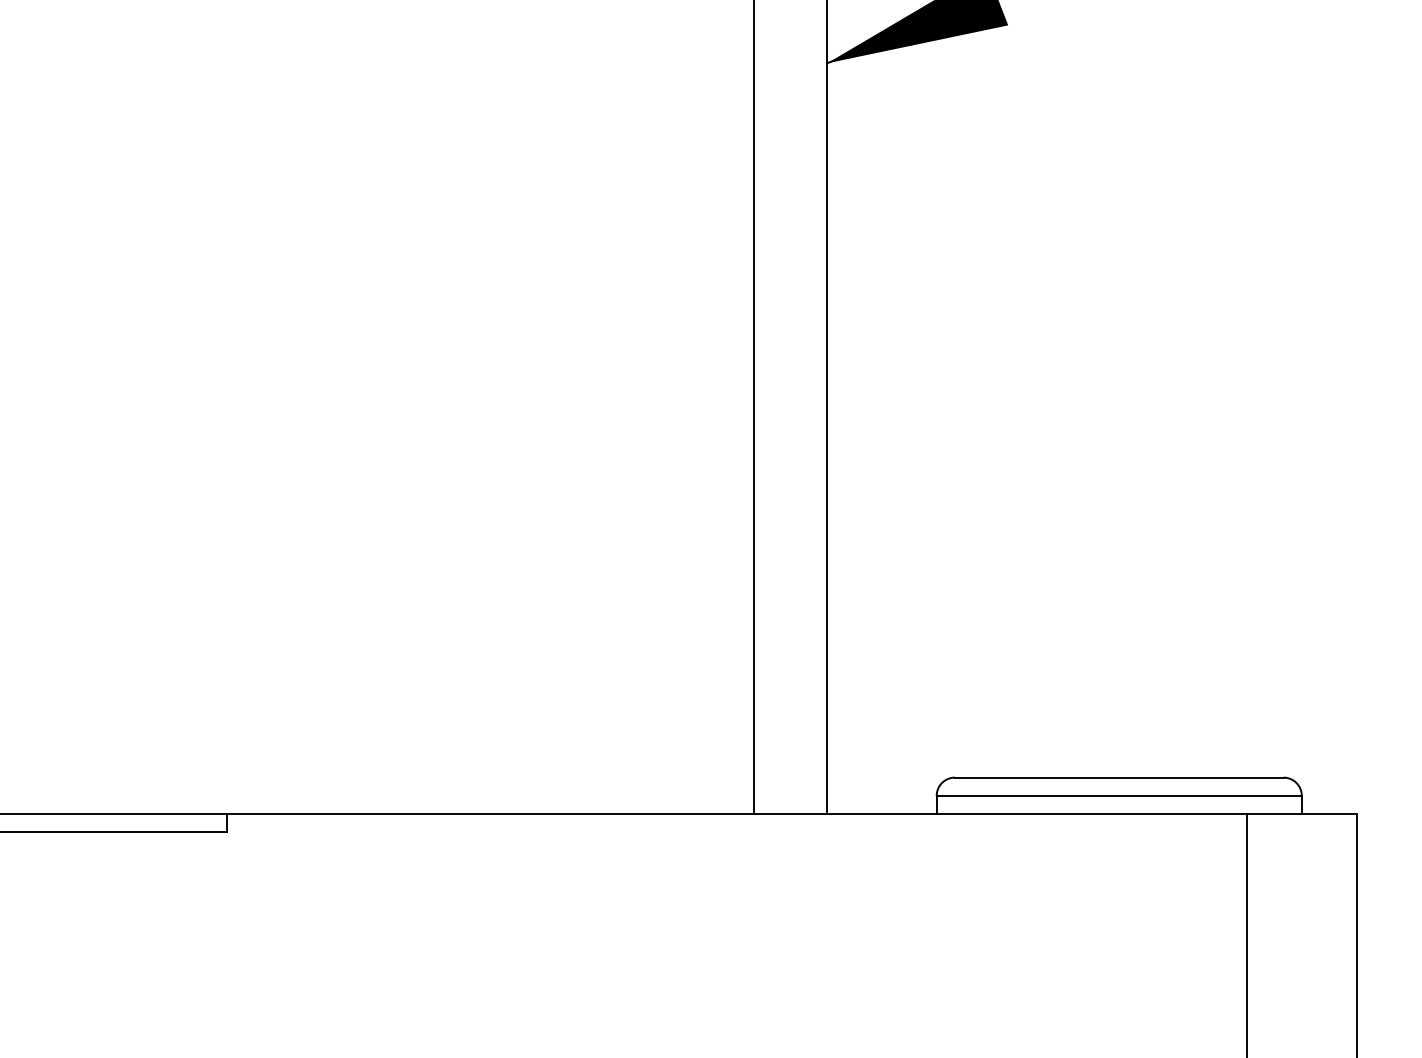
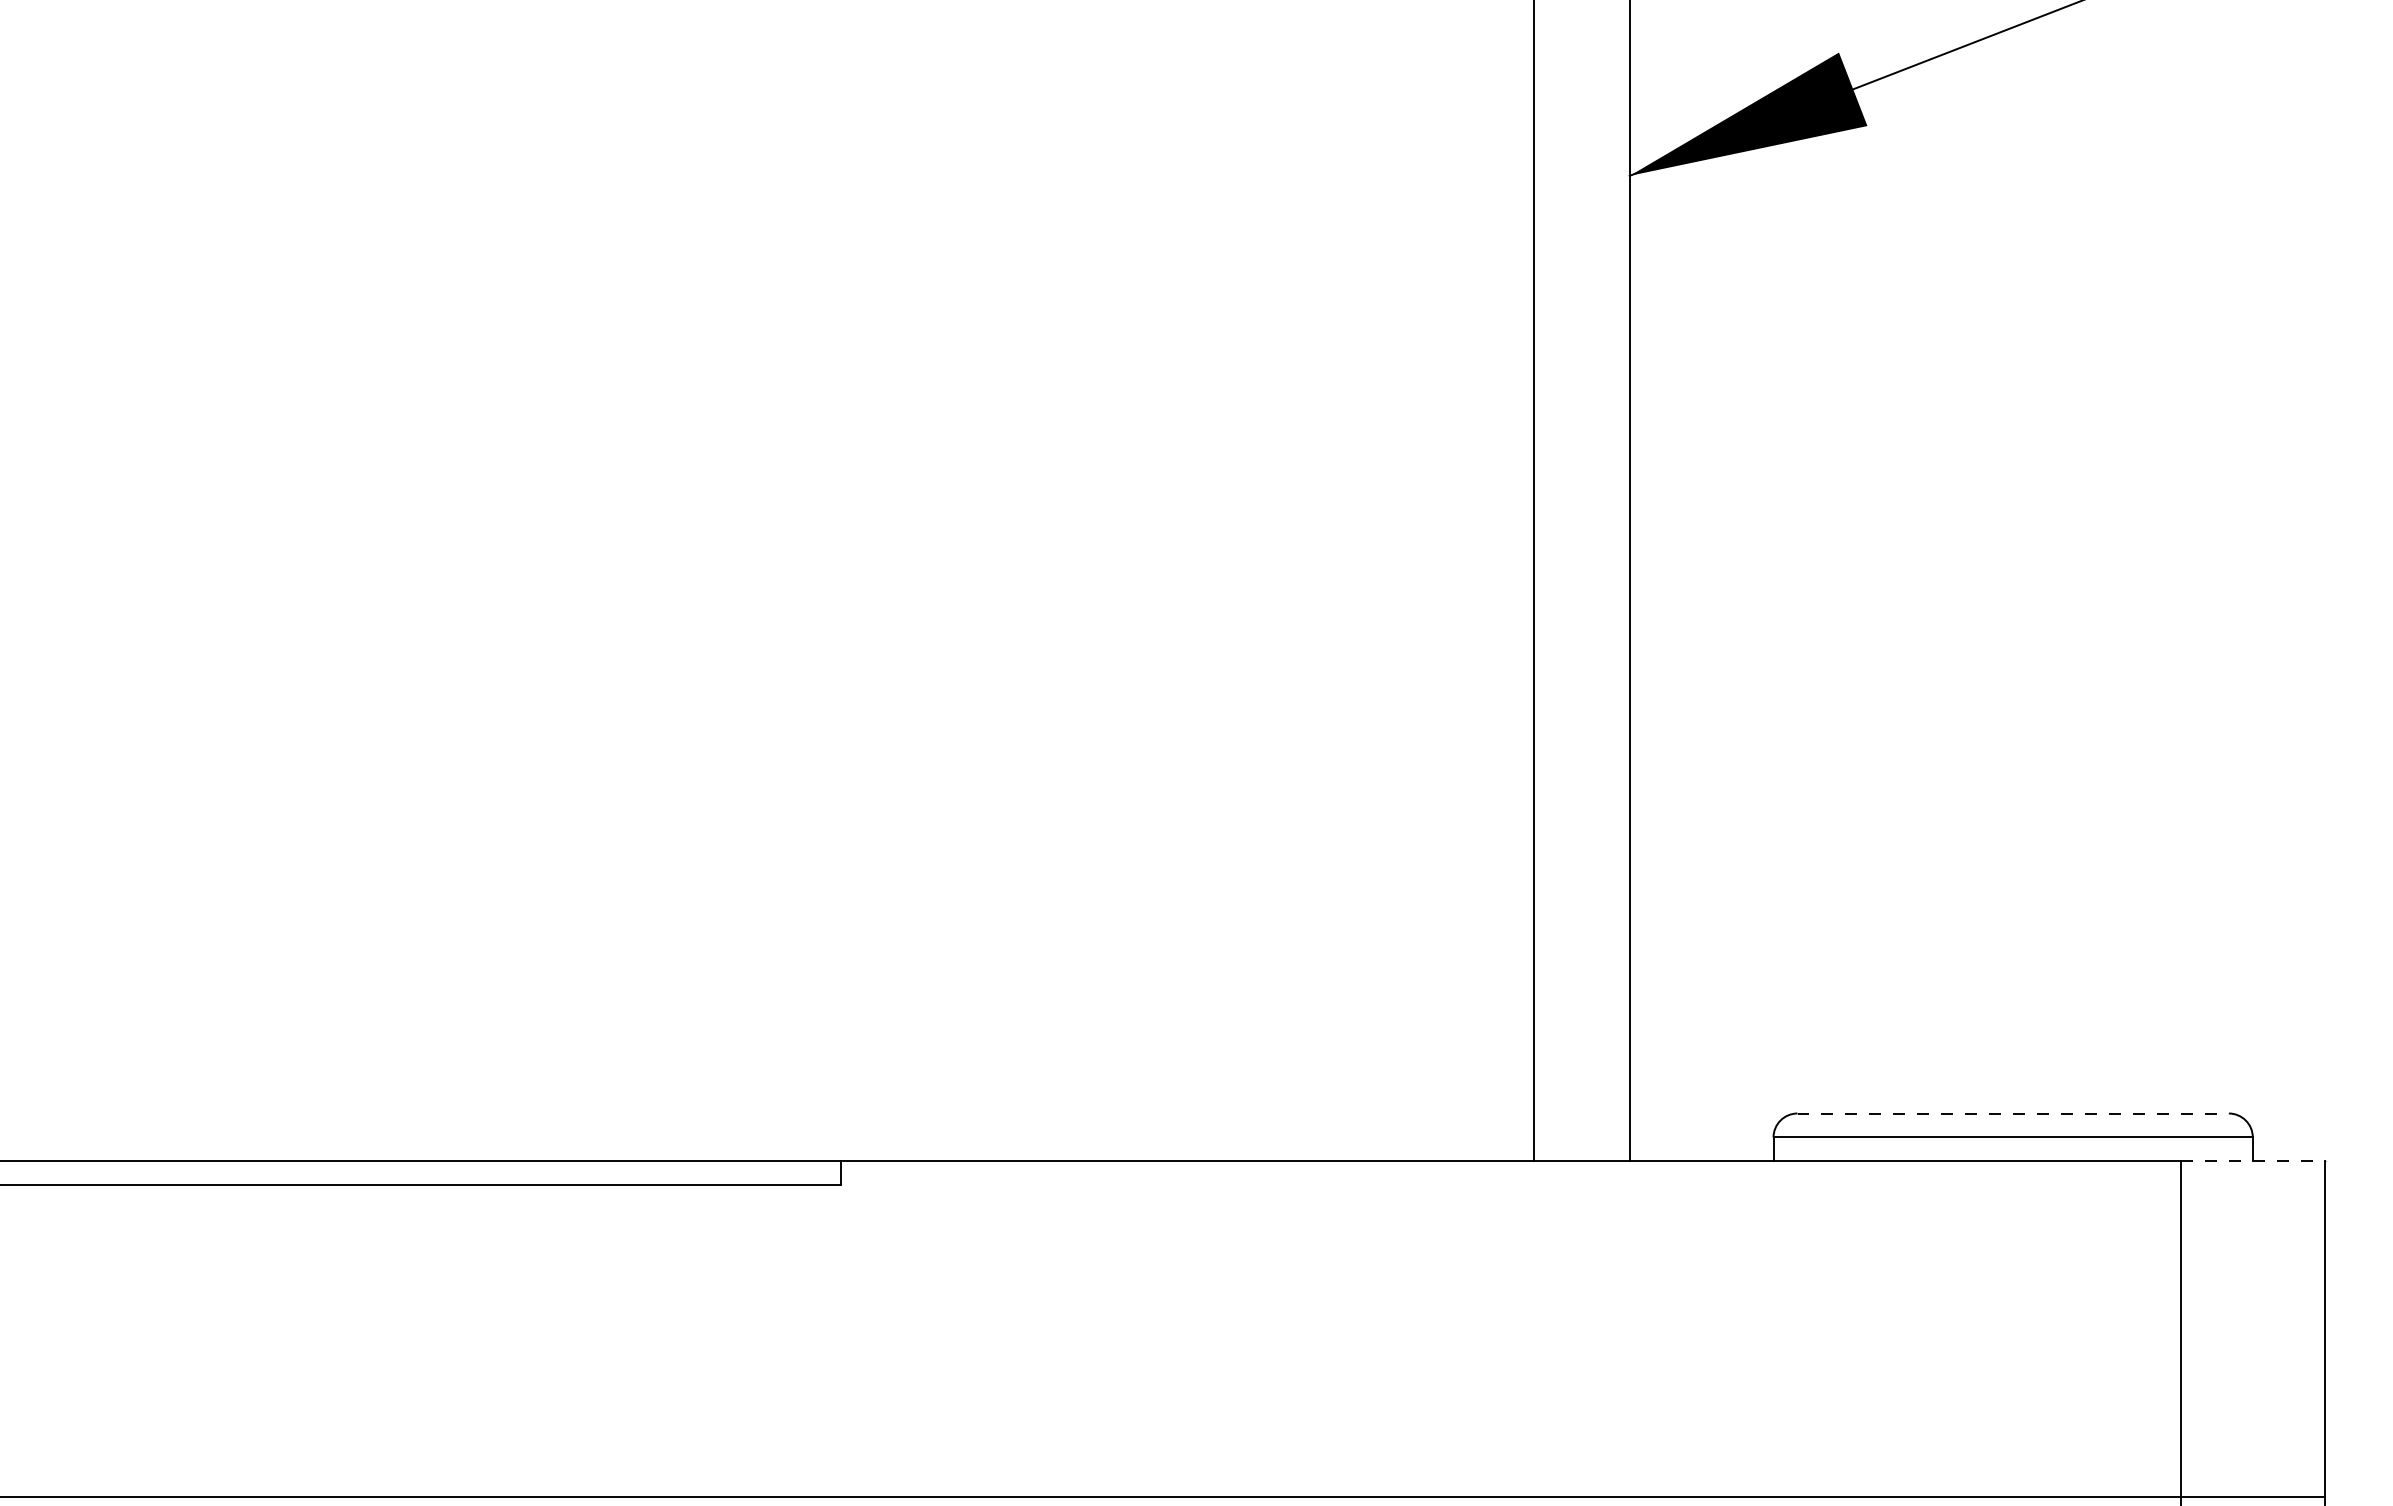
line: (1119, 777) -> (2013, 1113), solid -> dashed
line: (1301, 814) -> (2252, 1161), solid -> dashed

